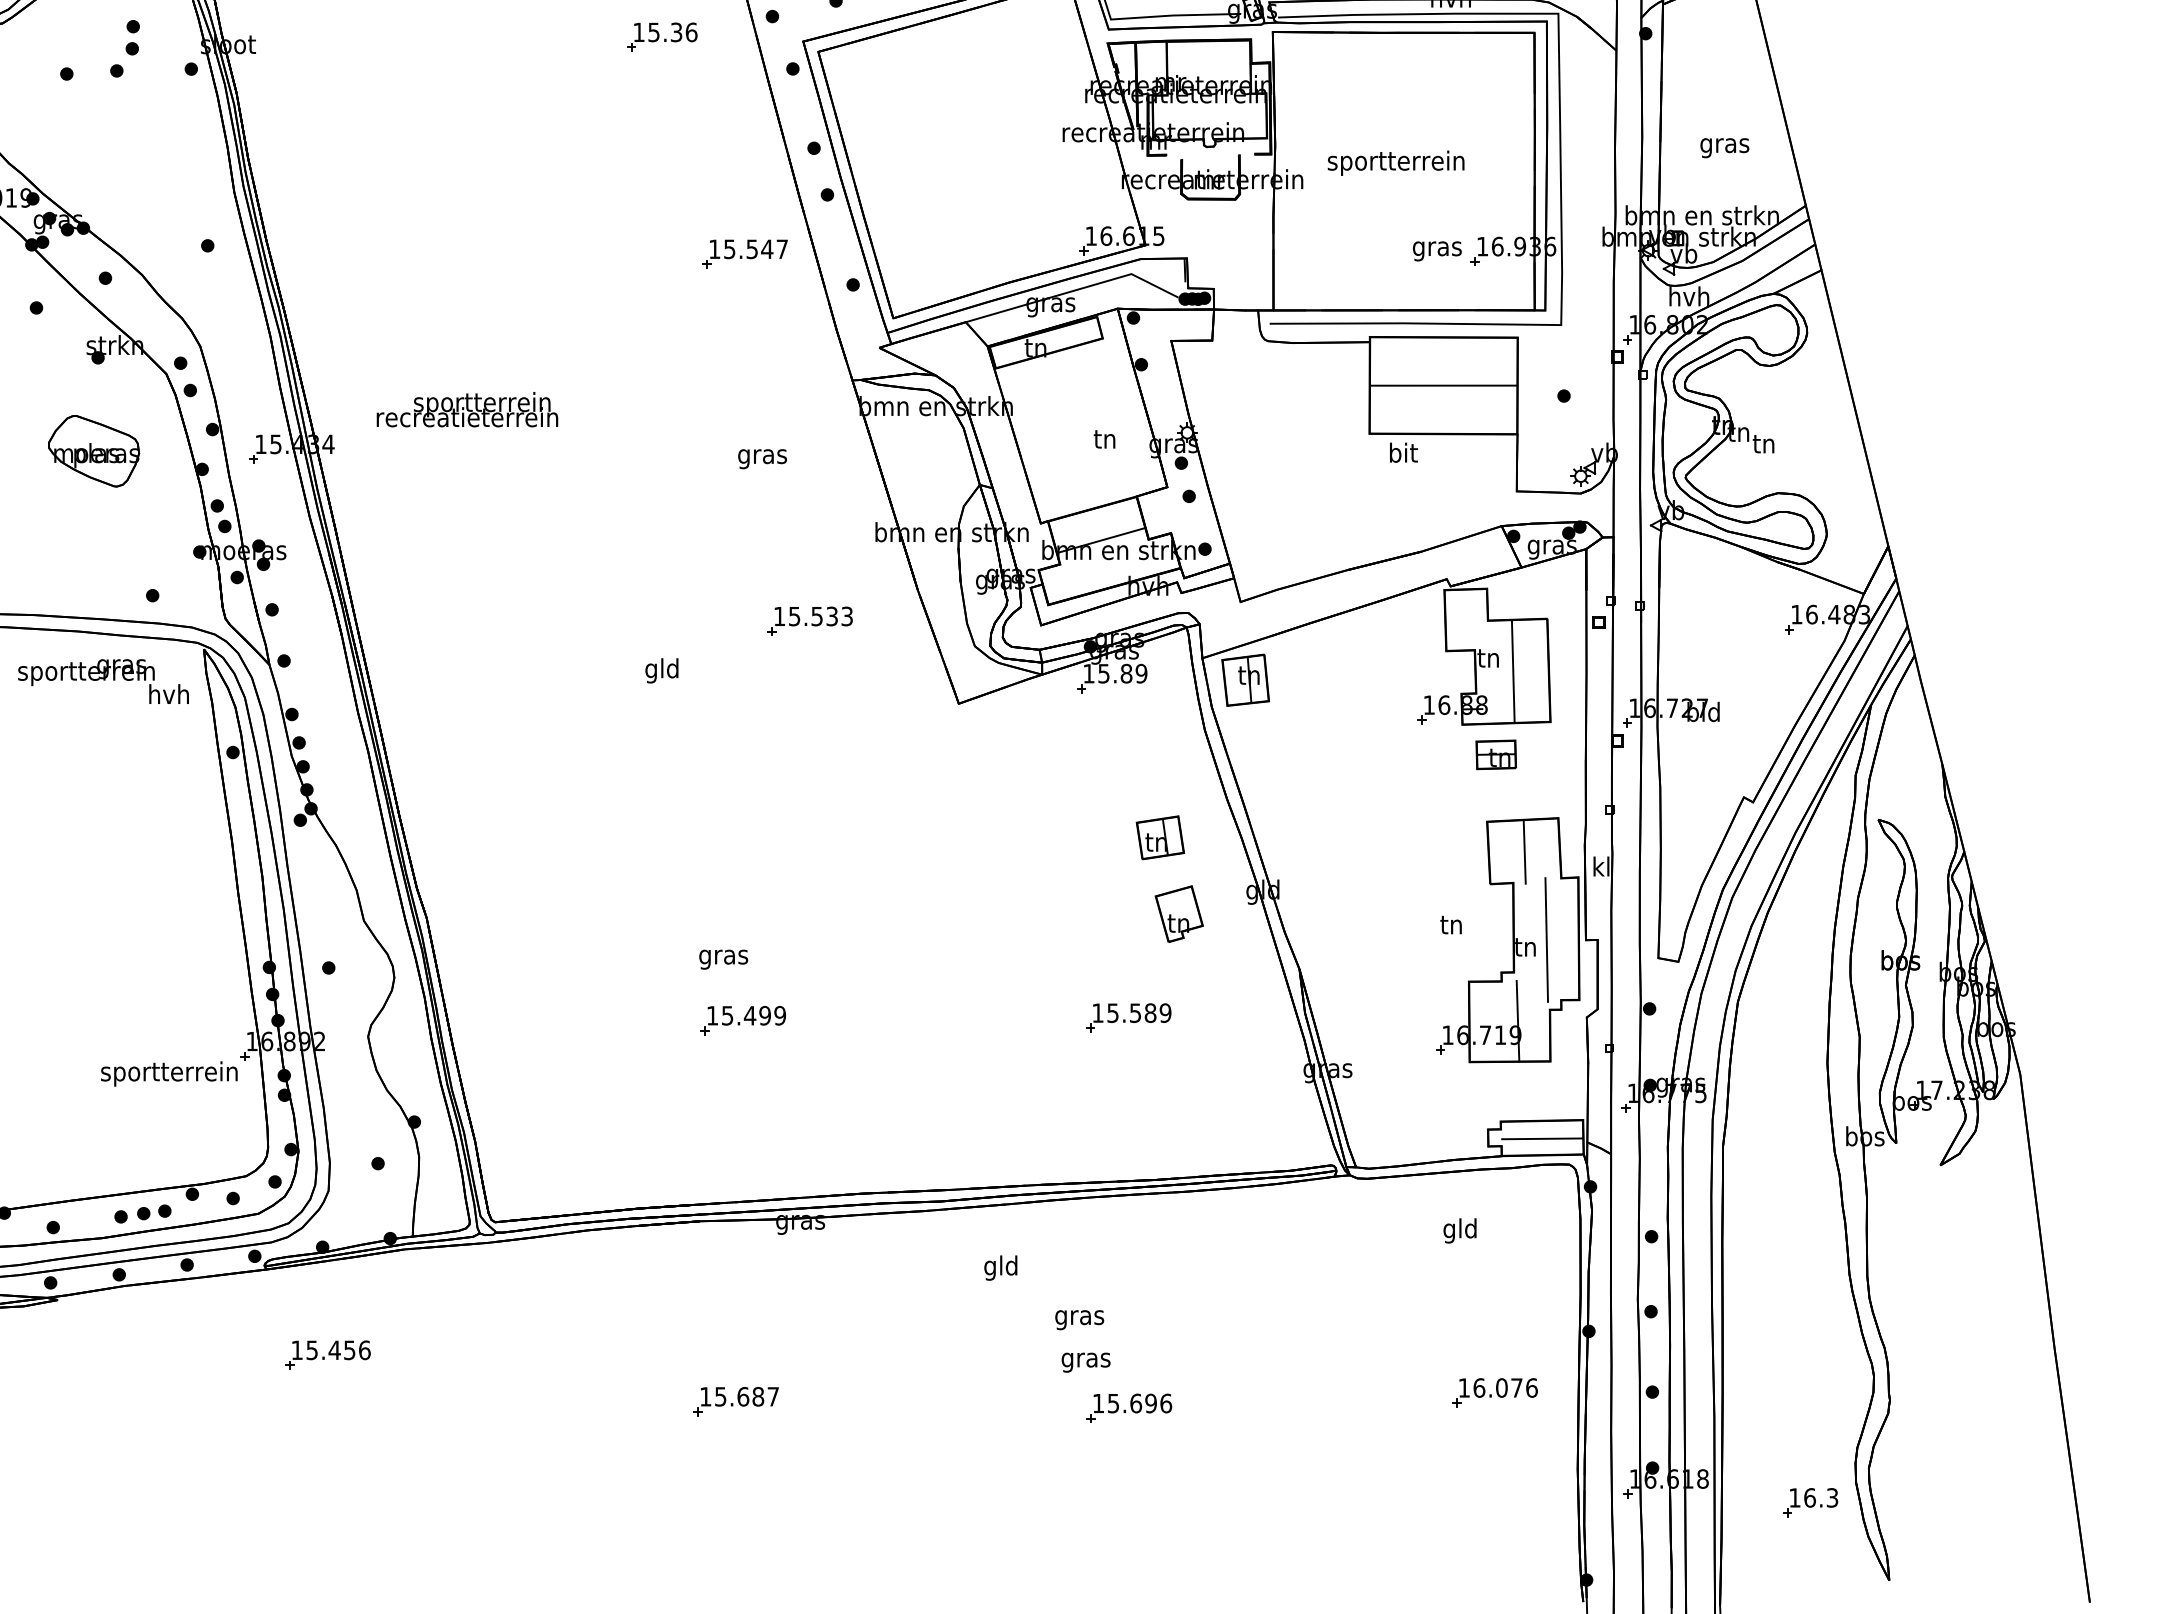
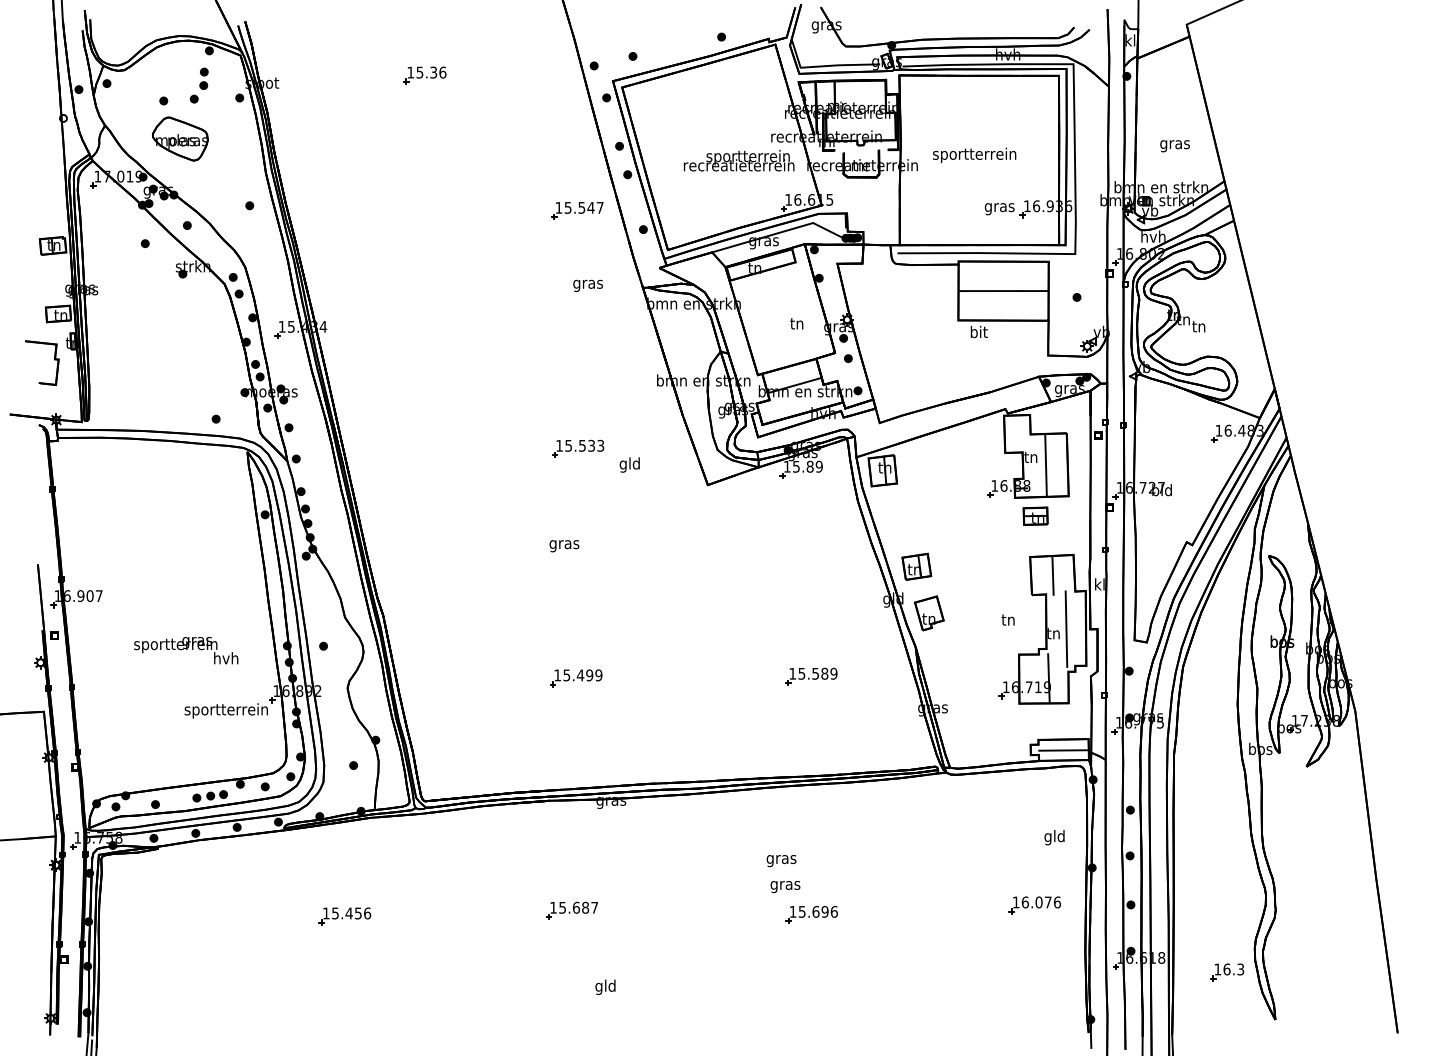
part: (661, 37) -> (424, 75), moved
text: (466, 409) -> (738, 160), moved
part: (94, 450) -> (180, 138), moved
text: (761, 458) -> (587, 285), moved
part: (810, 620) -> (578, 448), moved
text: (661, 669) -> (629, 464), moved
text: (104, 681) -> (186, 650), moved
part: (1159, 837) -> (916, 566), moved
part: (1179, 914) -> (929, 613), moved
text: (723, 960) -> (564, 546), moved
text: (1459, 1230) -> (1054, 837), moved
text: (1000, 1266) -> (605, 986), moved
part: (327, 1355) -> (344, 916), moved

